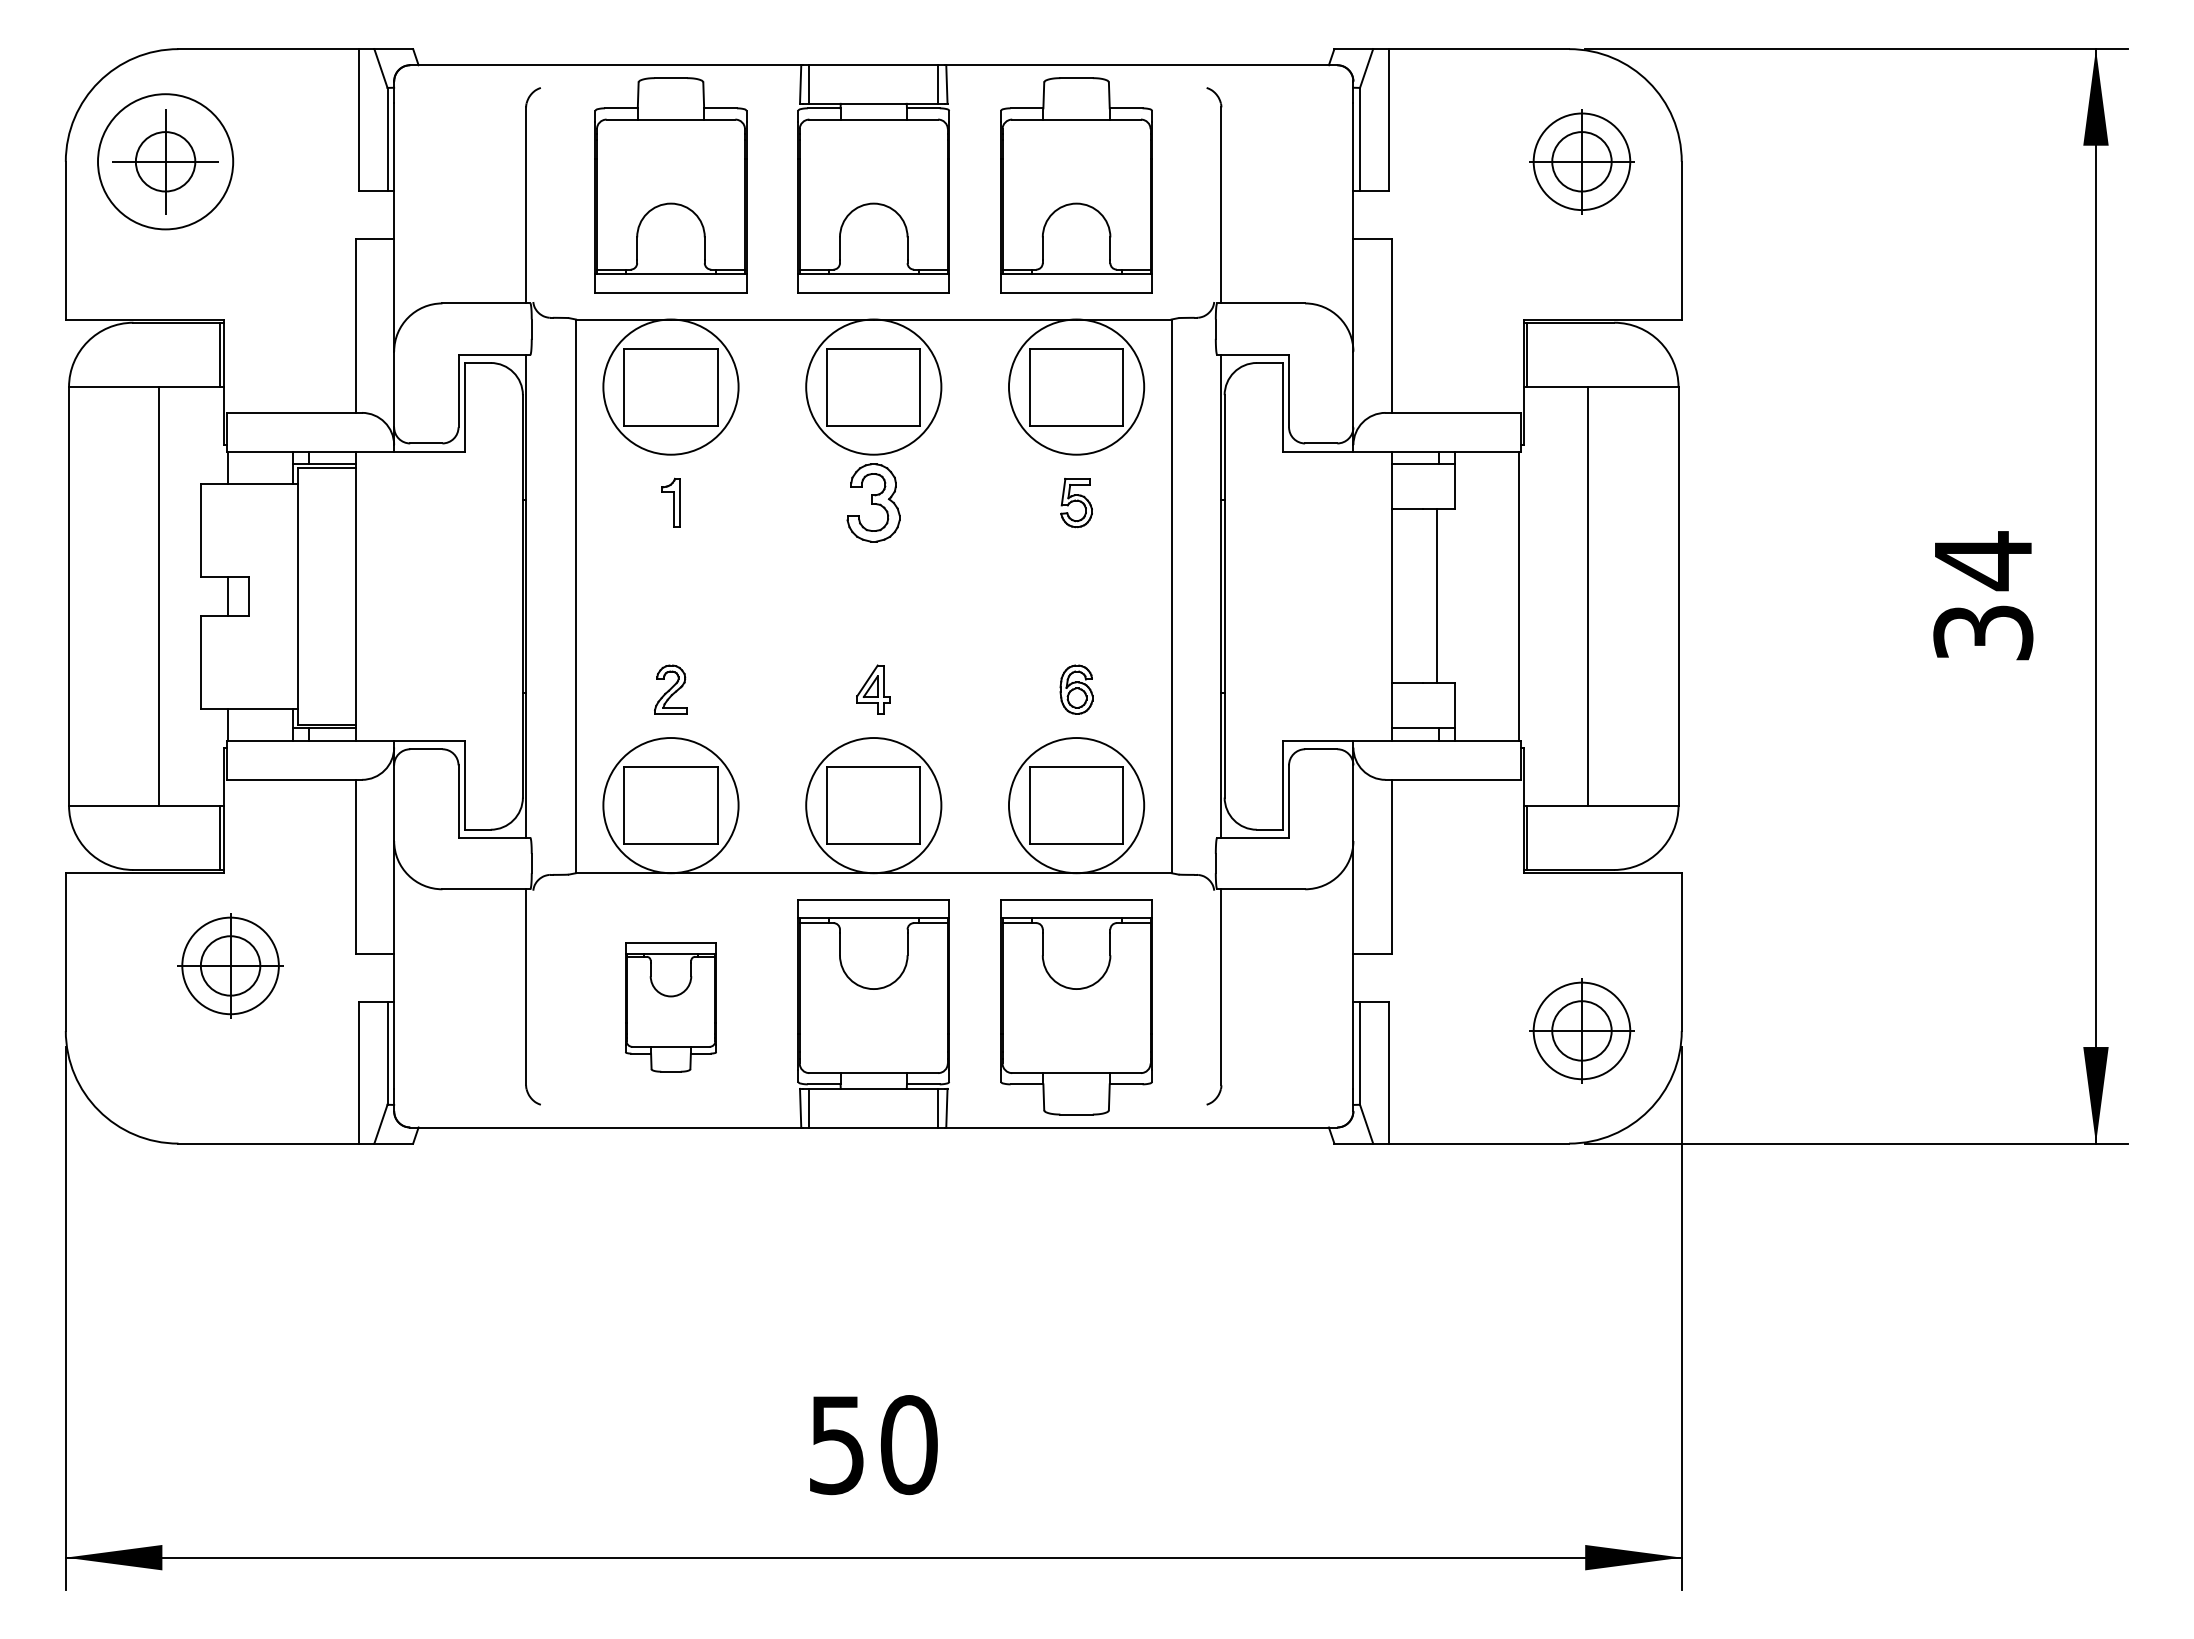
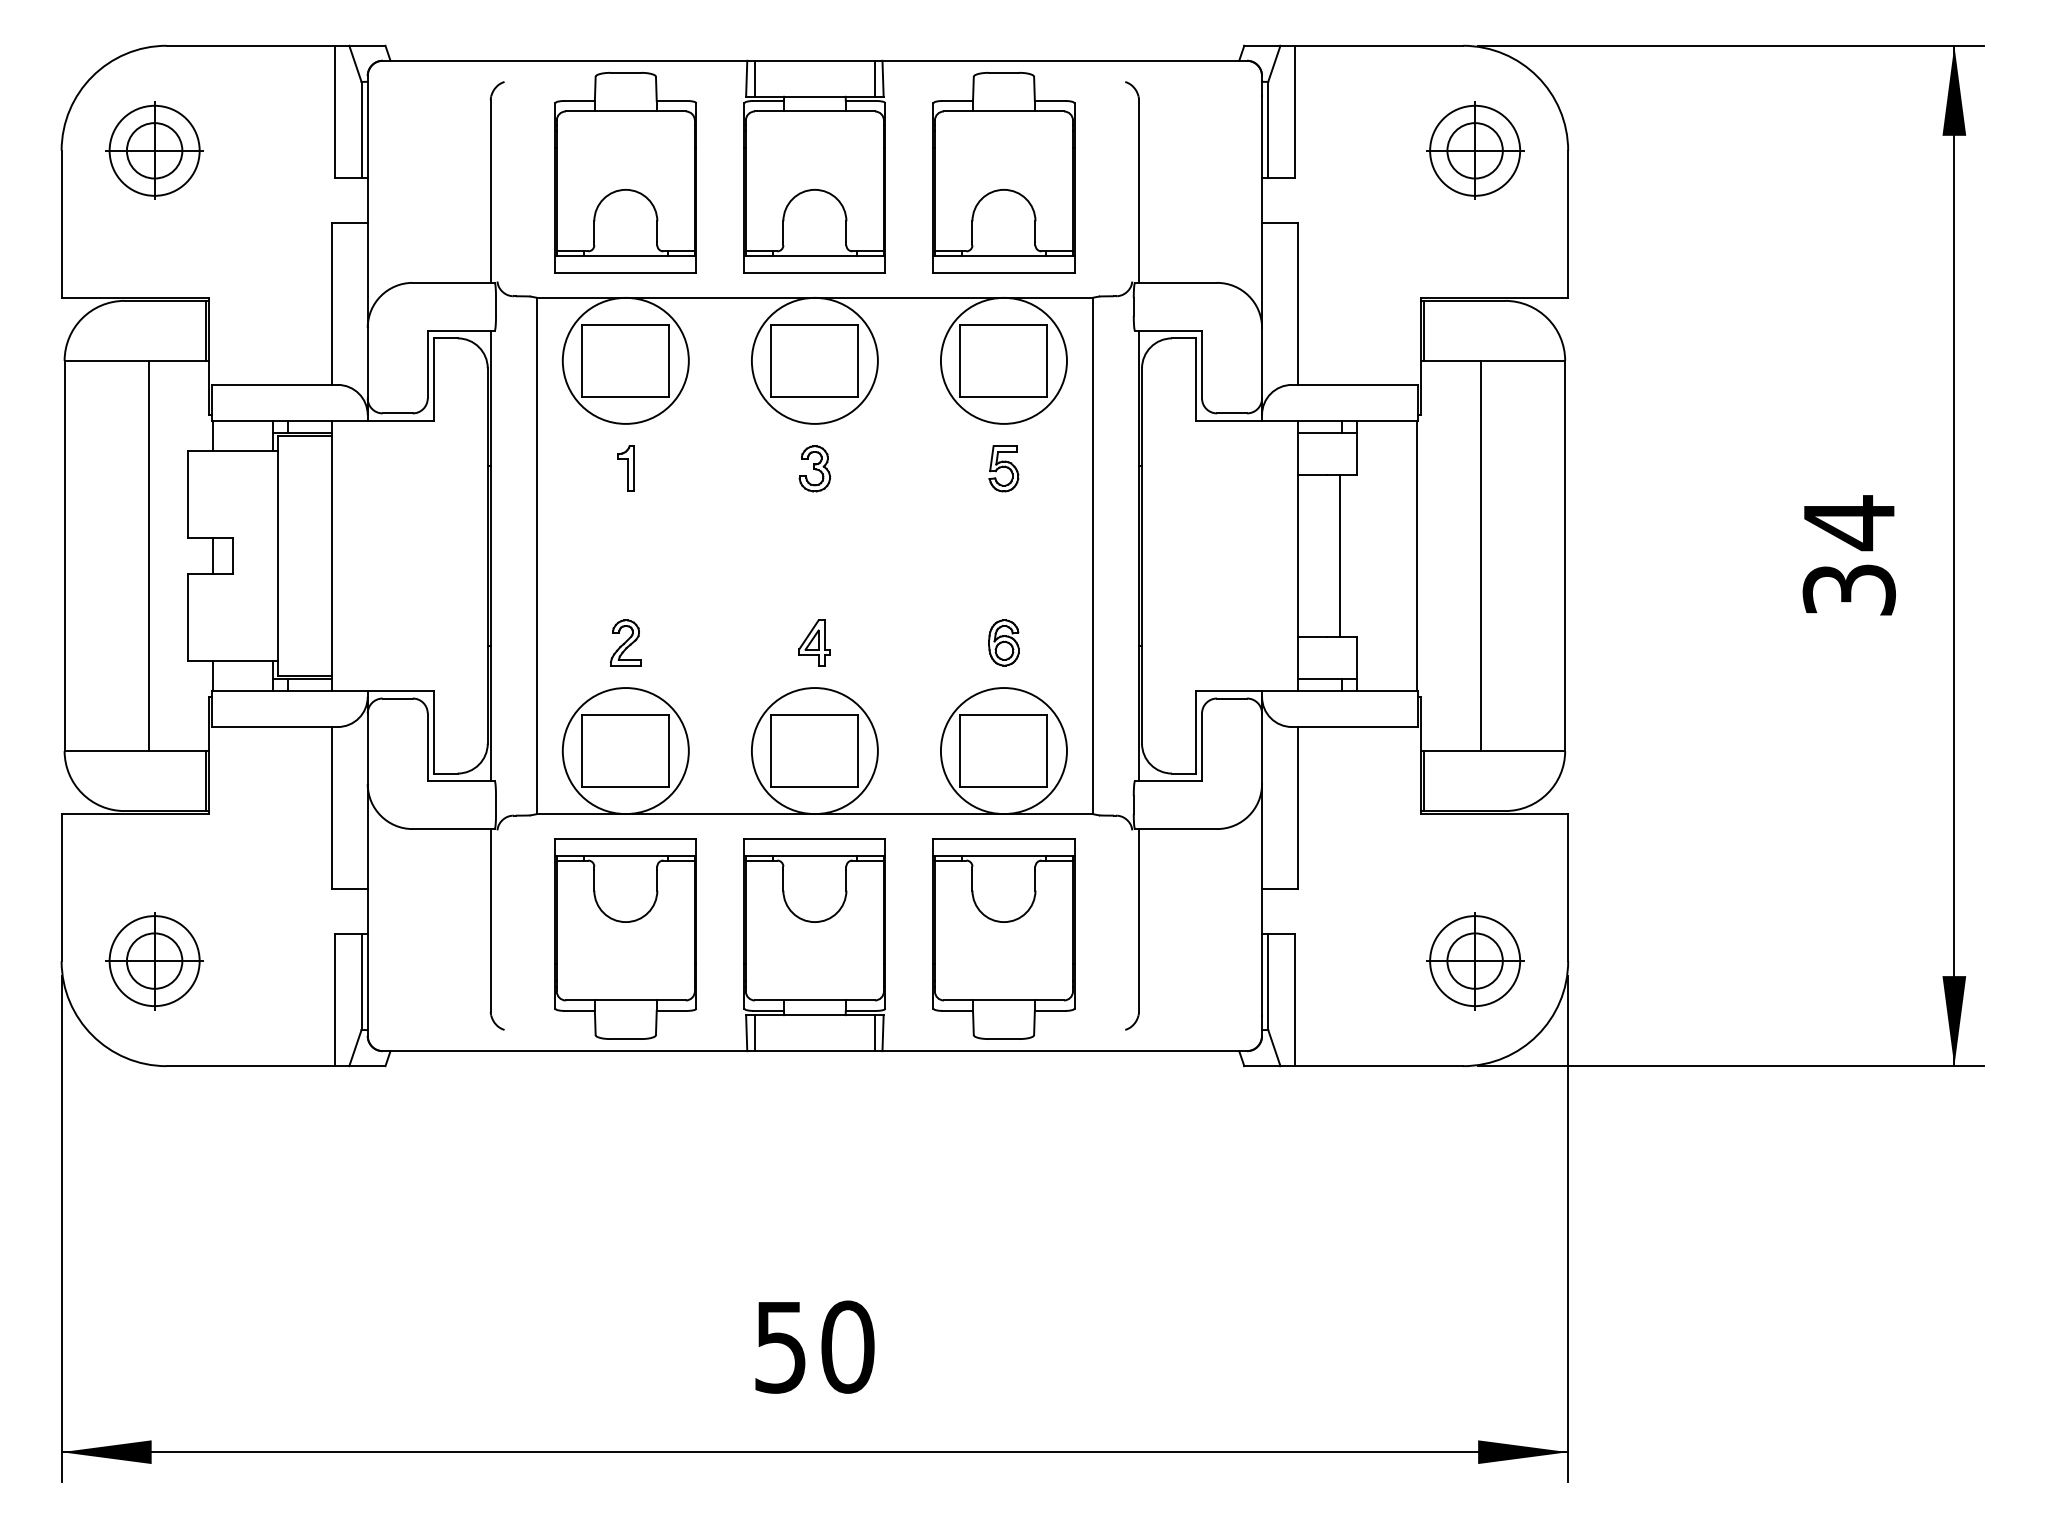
circle: (165, 161) -> (154, 150), size x0.71
part: (873, 502) -> (814, 468), size x0.62
part: (230, 965) -> (154, 960), moved
part: (670, 1007) -> (625, 939), size x1.67

